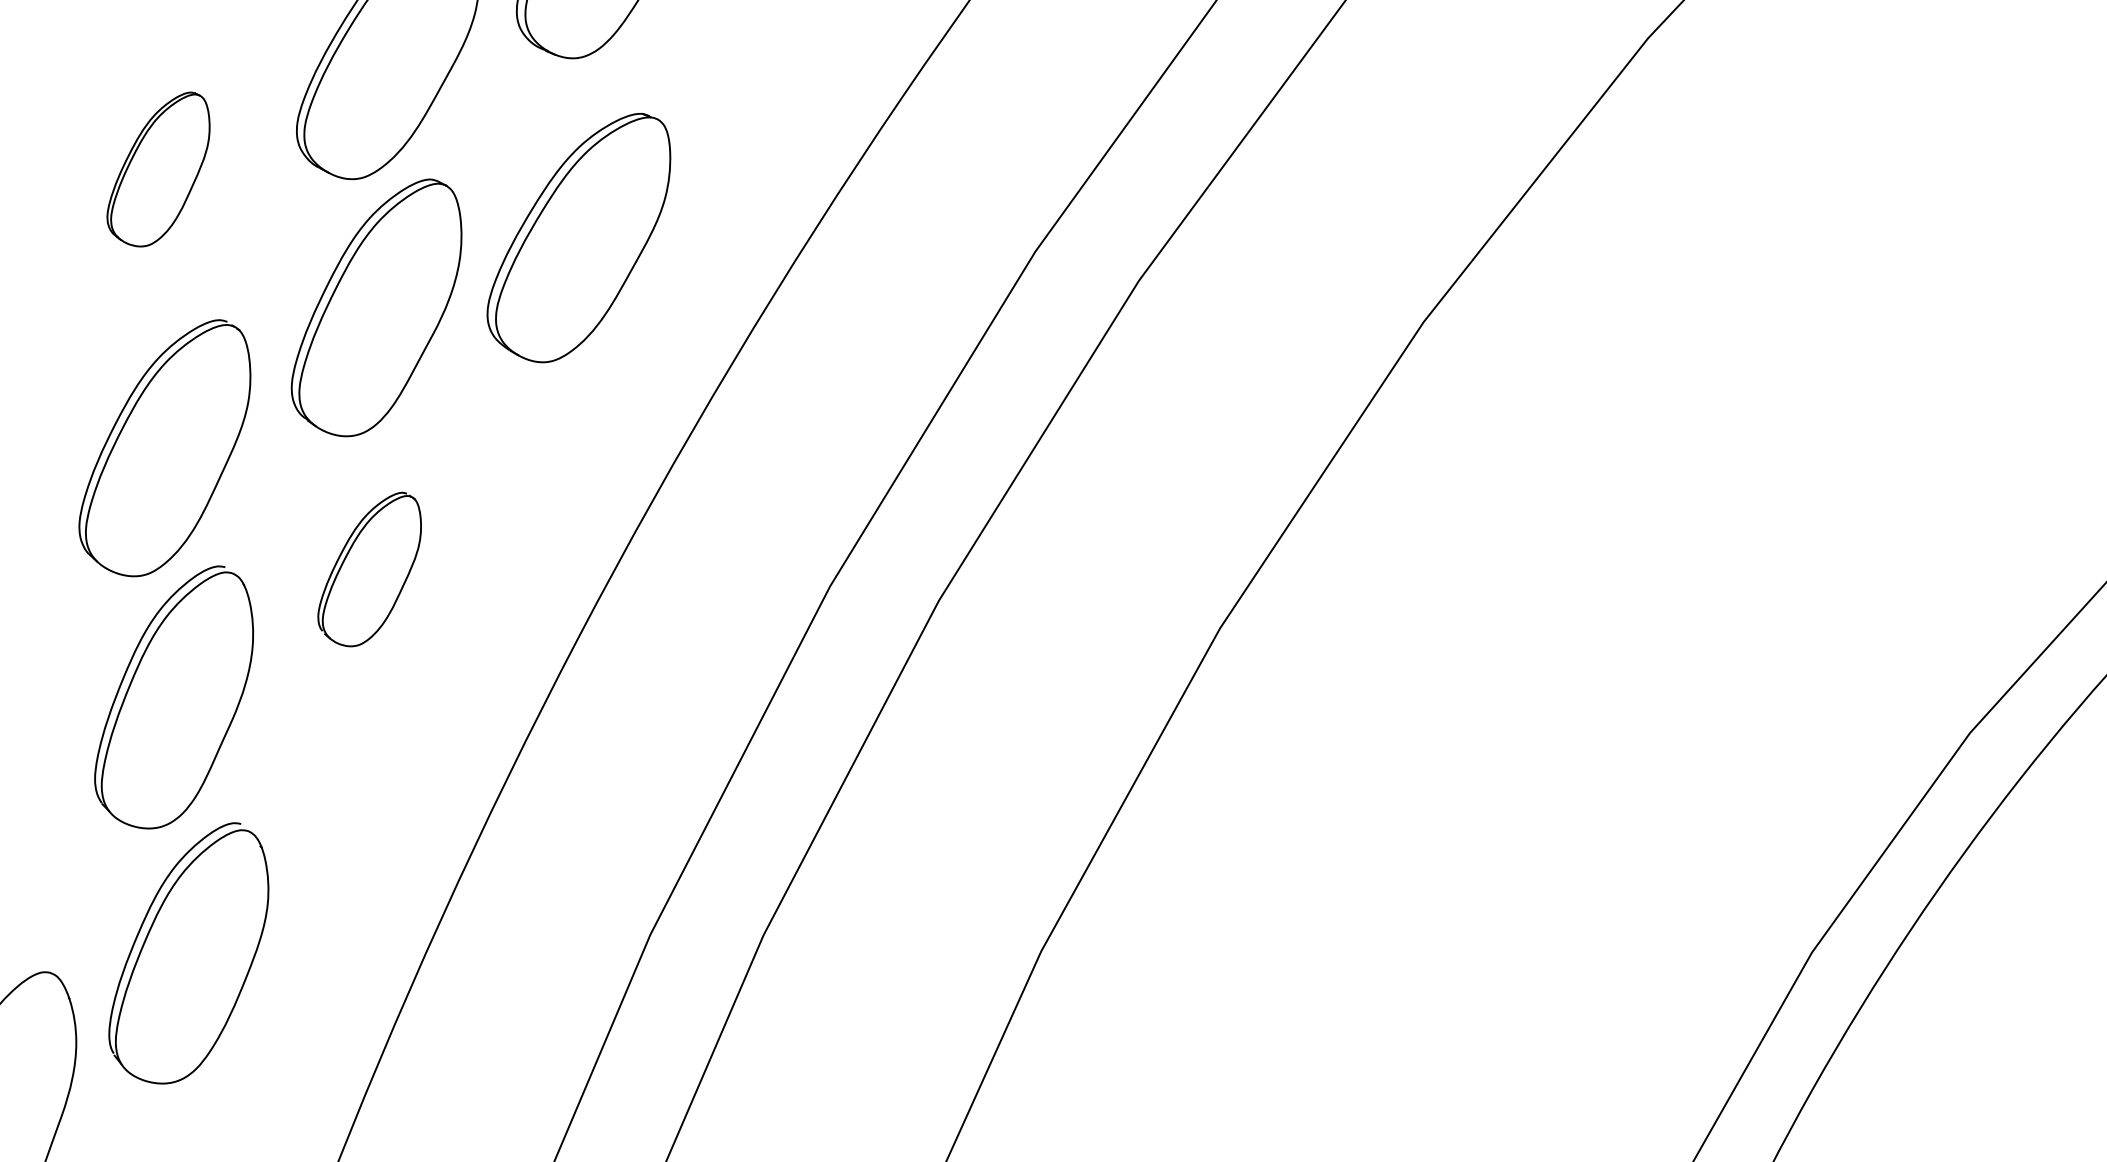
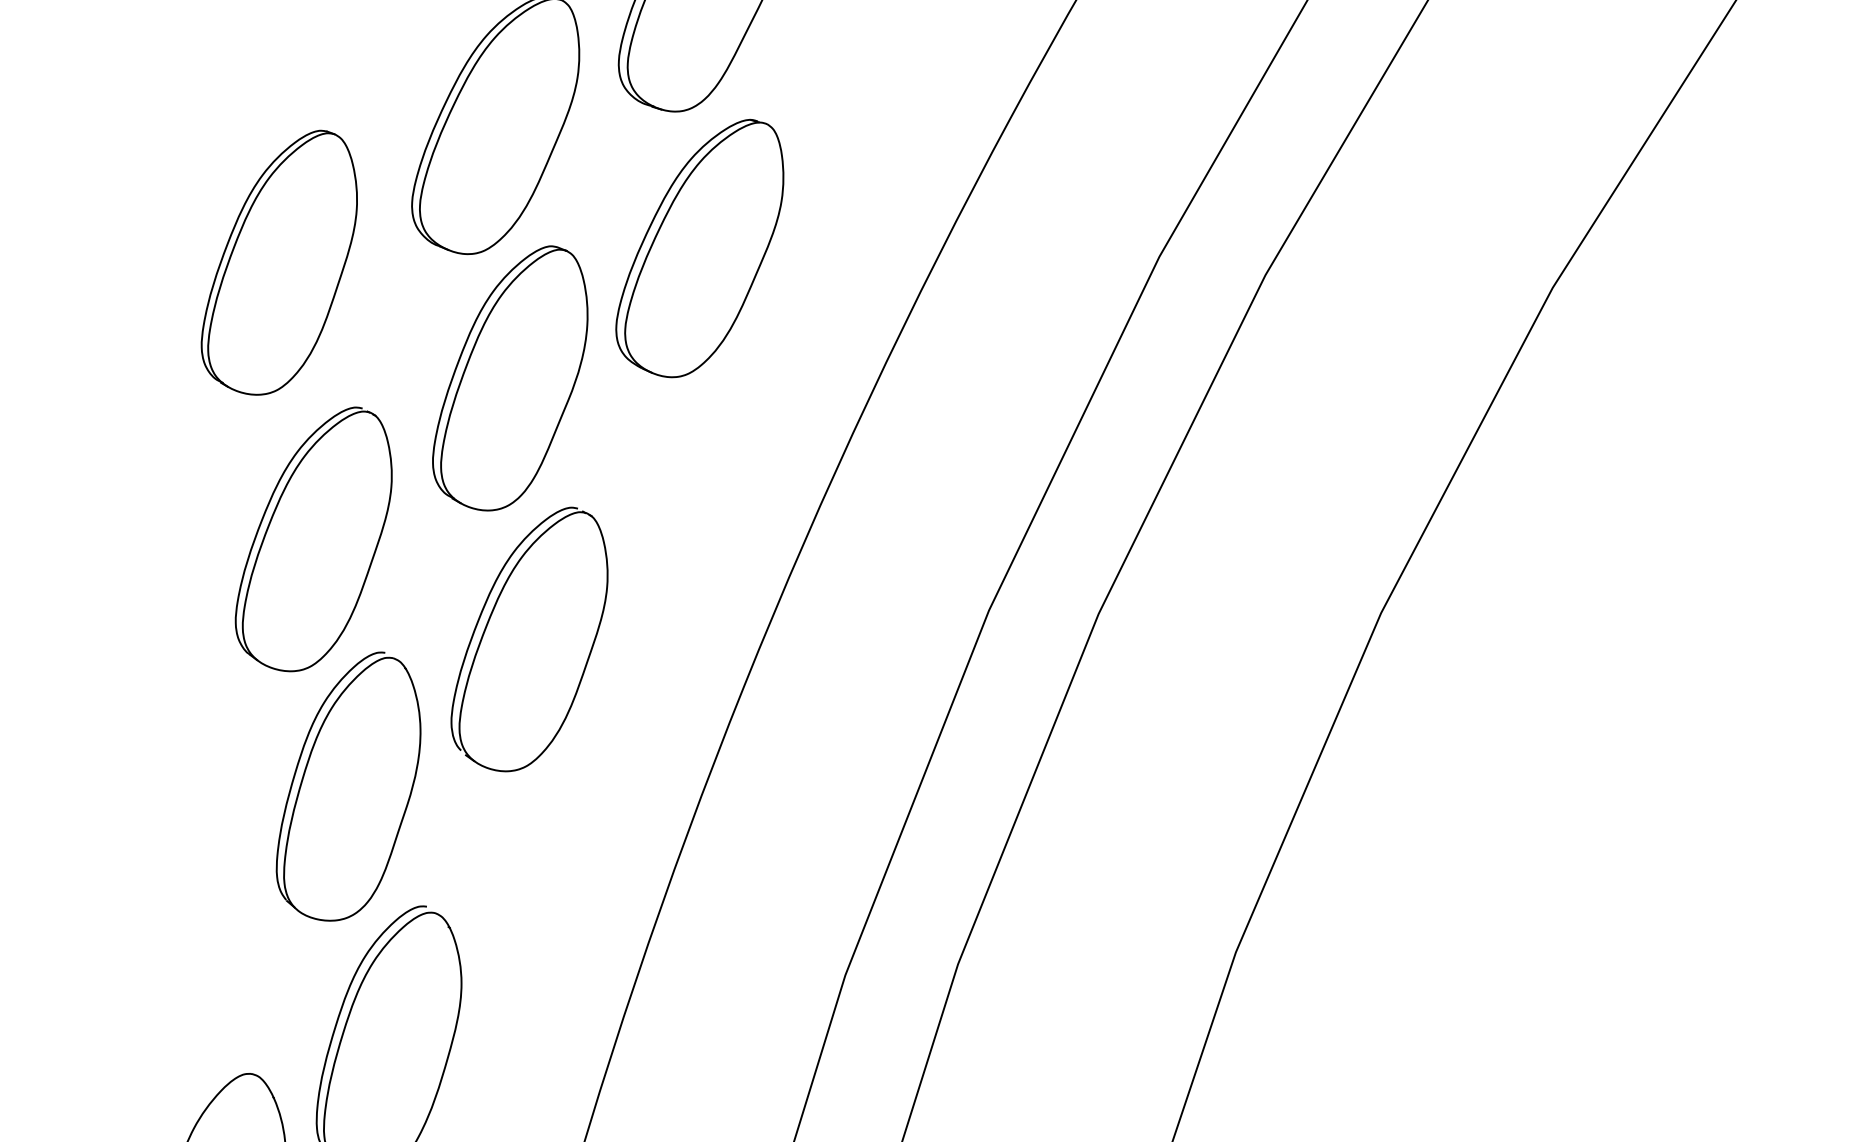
part: (158, 169) -> (278, 263), size x1.67
part: (578, 237) -> (699, 249), moved
part: (369, 569) -> (528, 640), size x1.67

